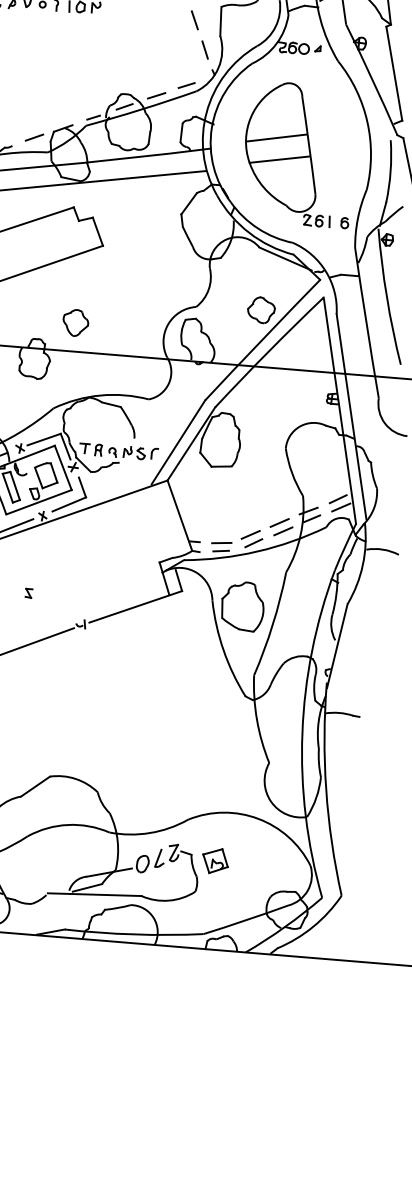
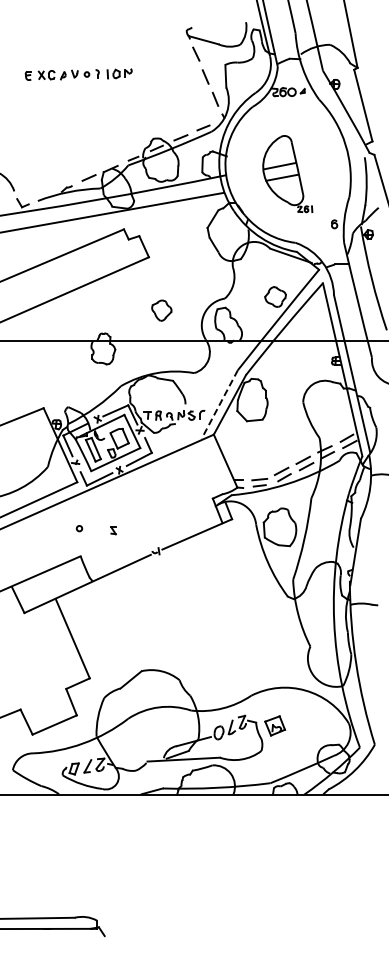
part: (289, 152) -> (287, 173), size x0.7
part: (75, 322) -> (161, 310), moved
line: (178, 442) -> (219, 404), solid -> dashed

